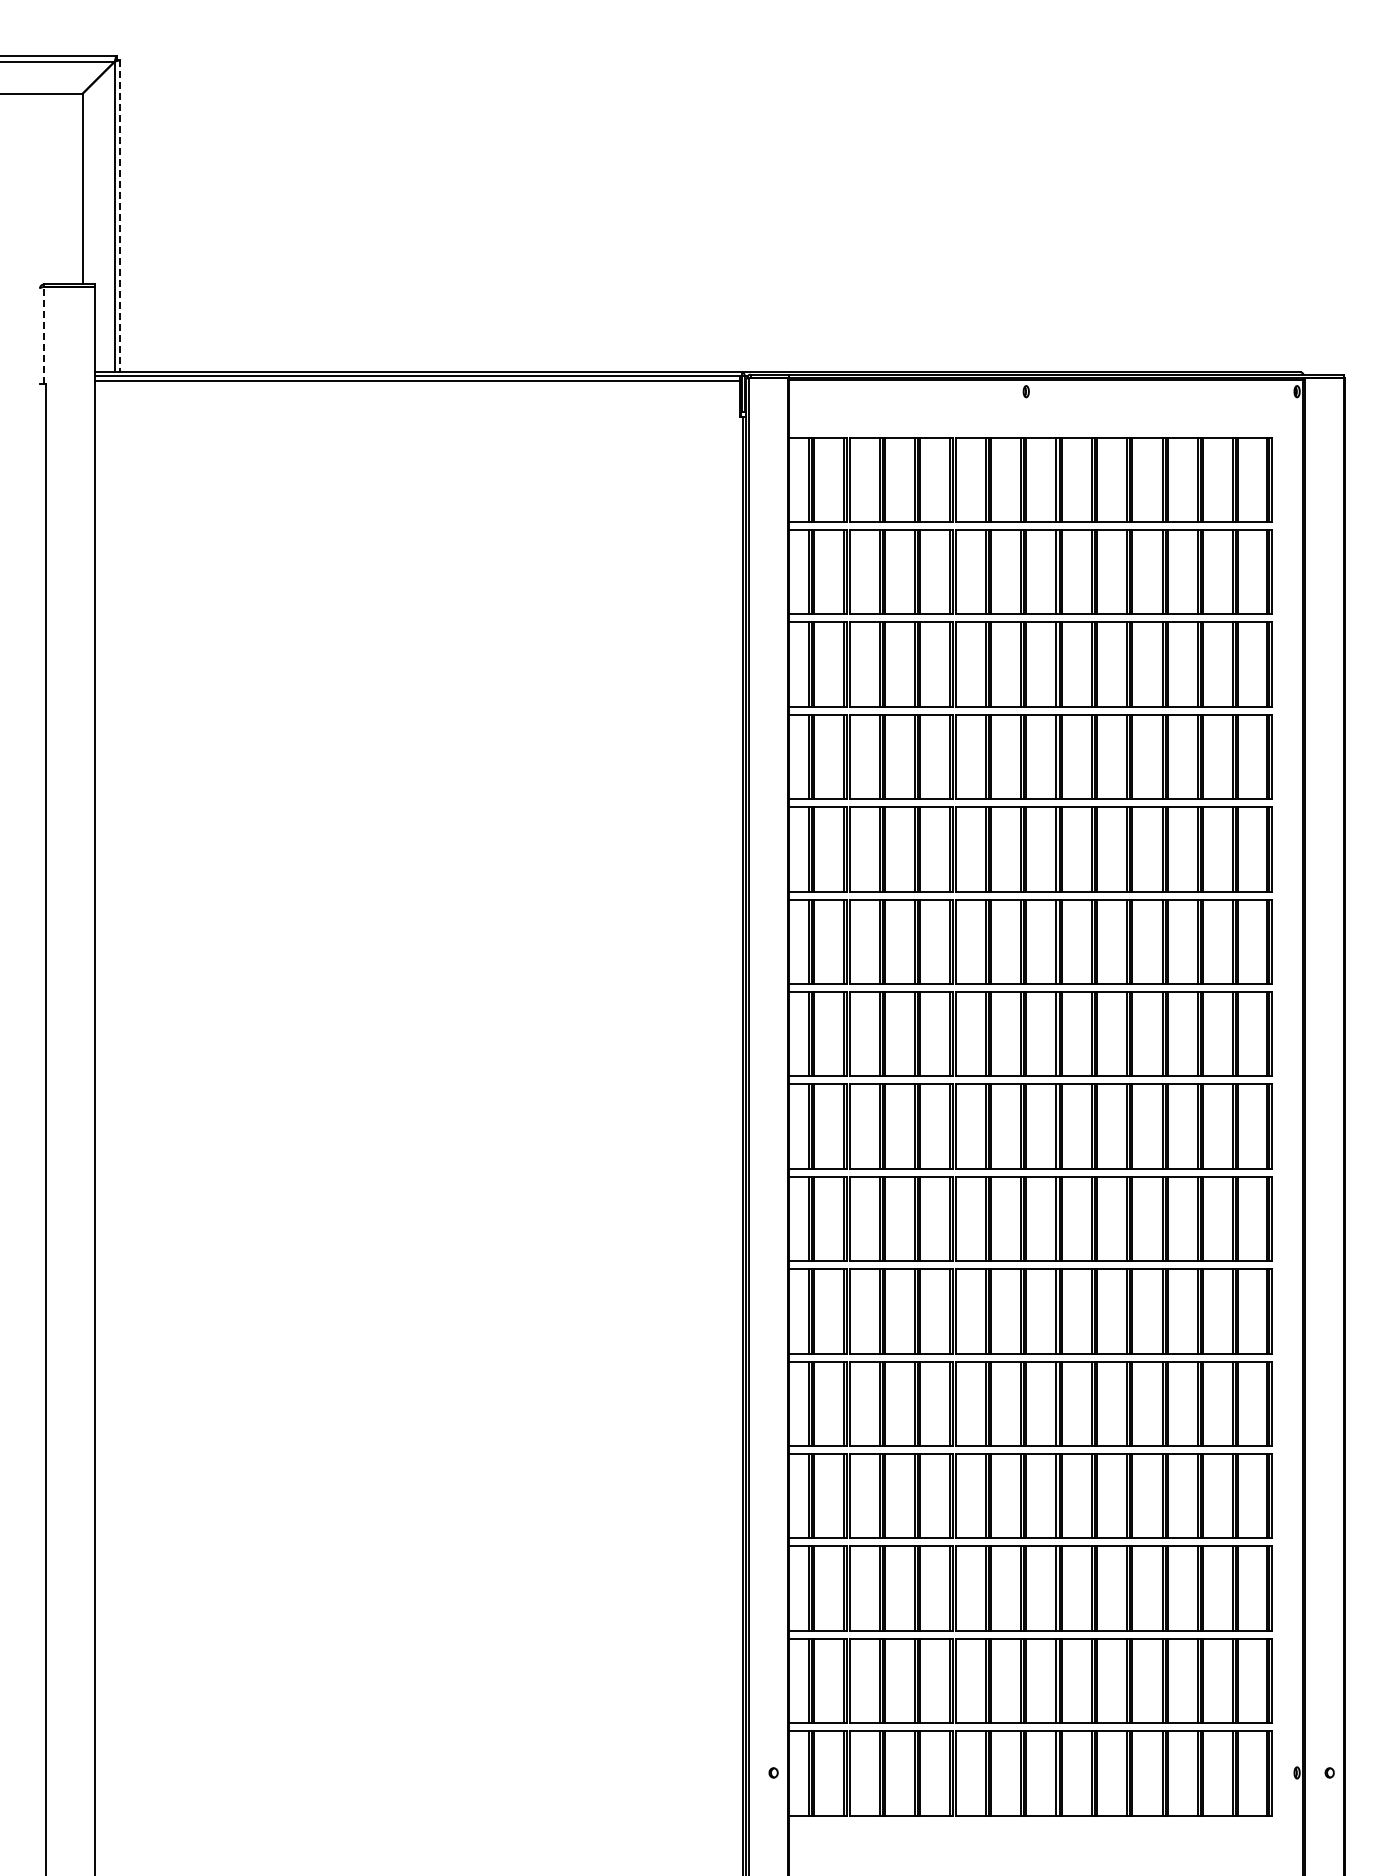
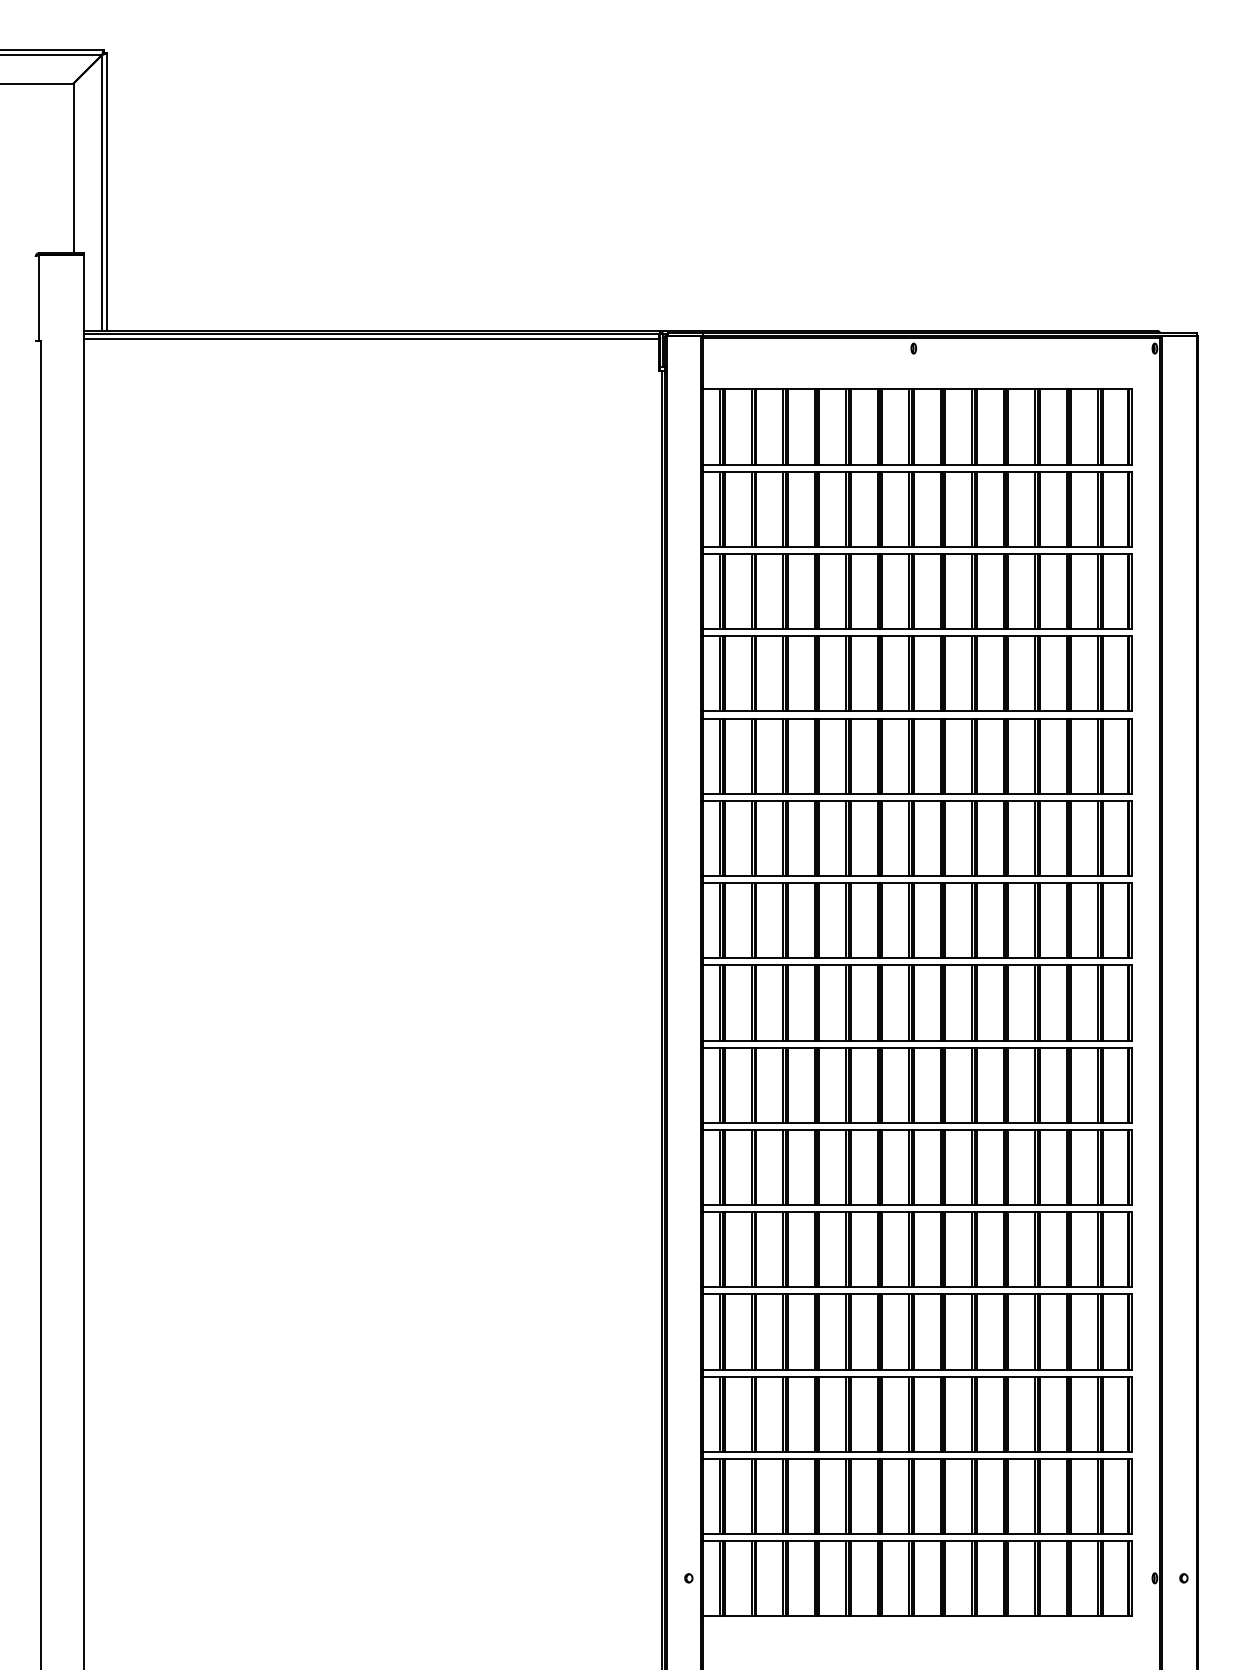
line: (120, 216) -> (107, 192), dashed -> solid
line: (44, 334) -> (39, 297), dashed -> solid

